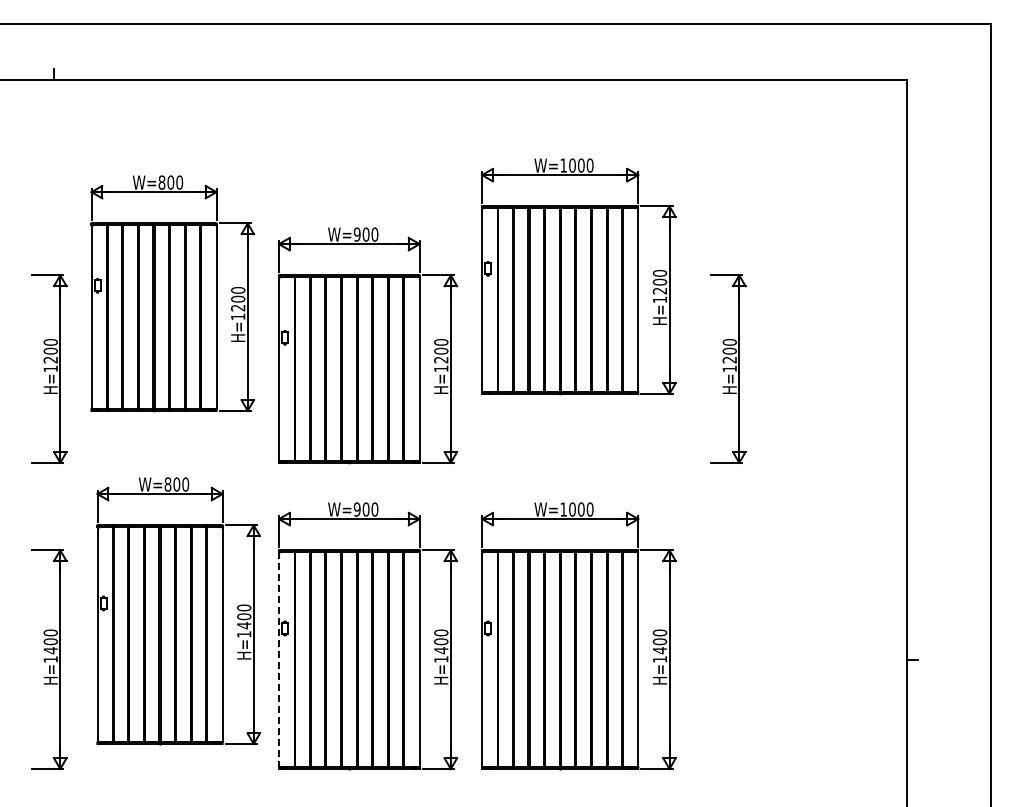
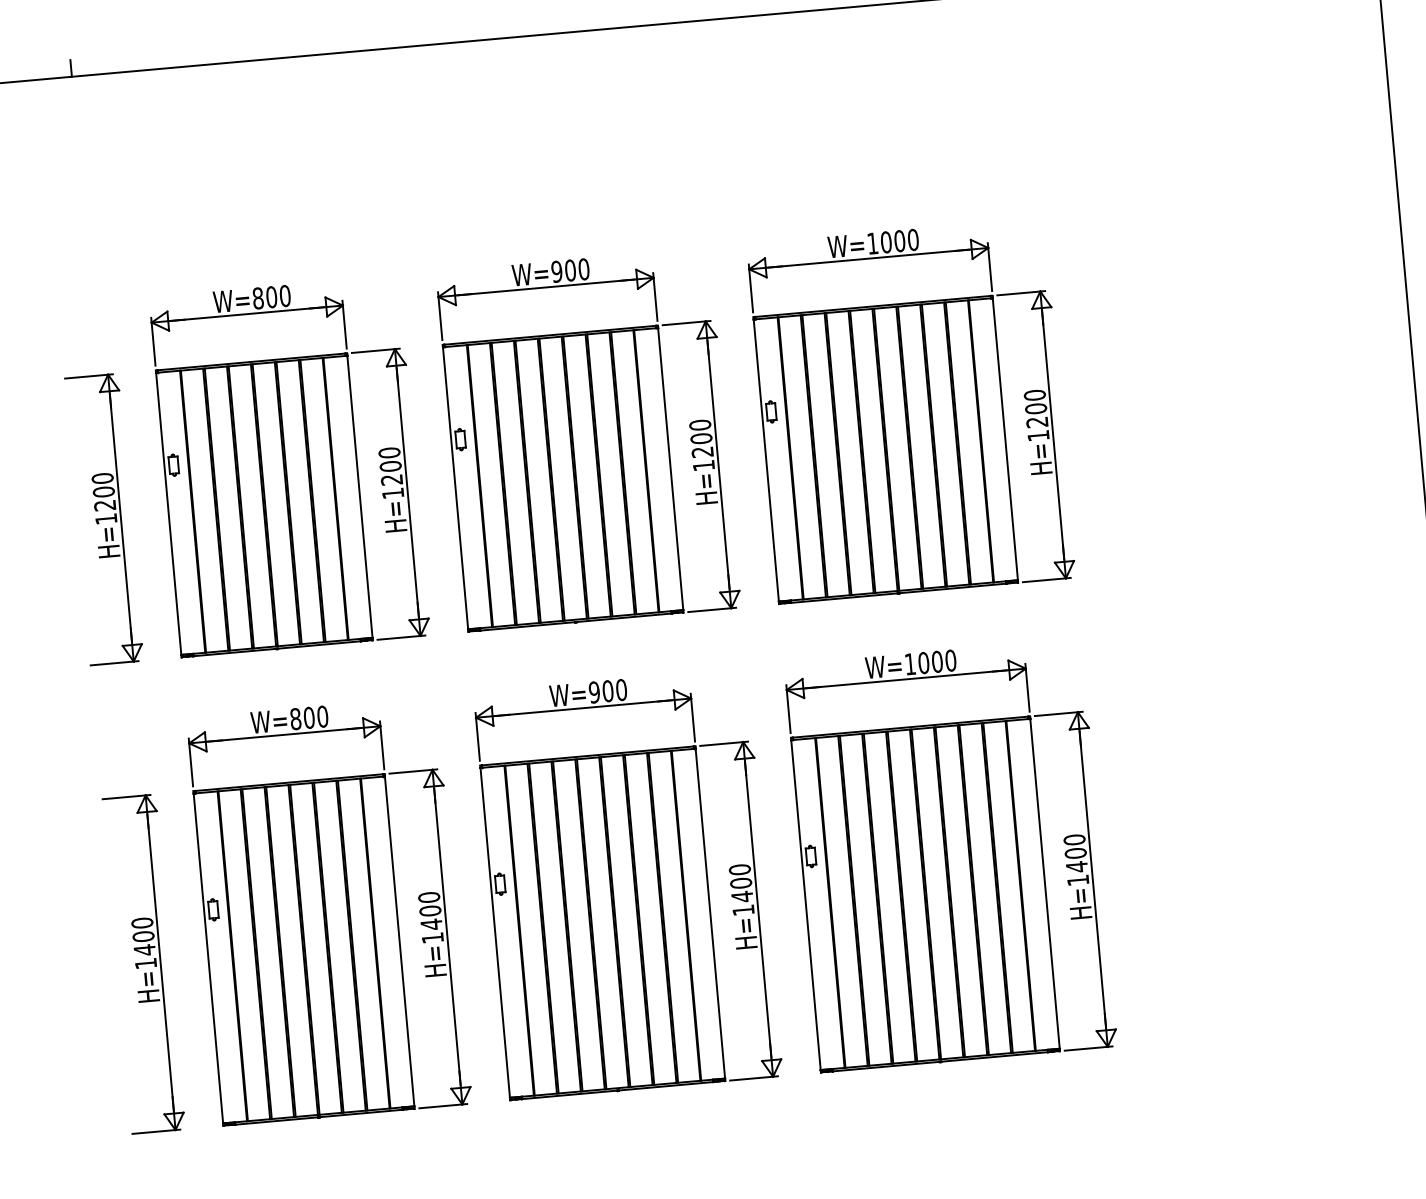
part: (578, 276) -> (910, 411), moved
part: (172, 293) -> (289, 466), moved
part: (728, 368) -> (1143, 425), removed
part: (178, 611) -> (329, 911), moved
line: (278, 659) -> (494, 932), dashed -> solid

